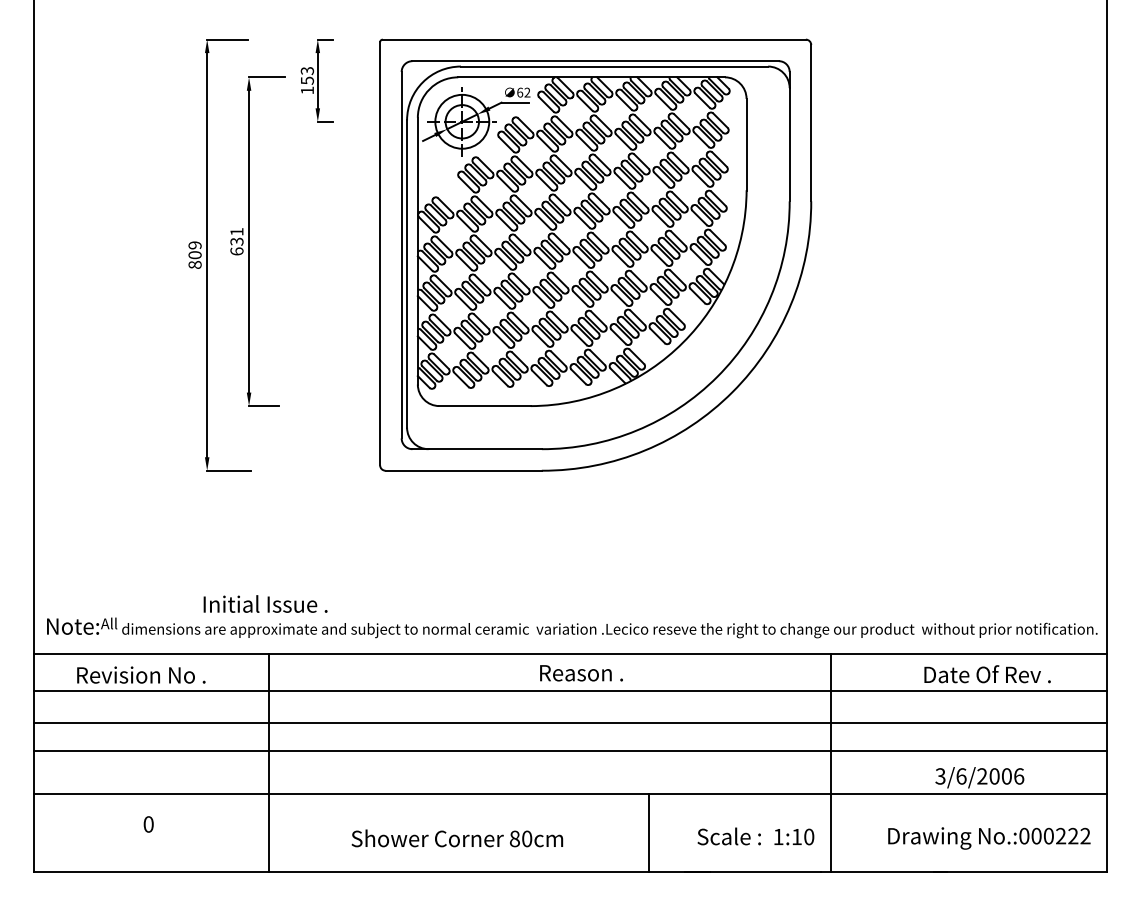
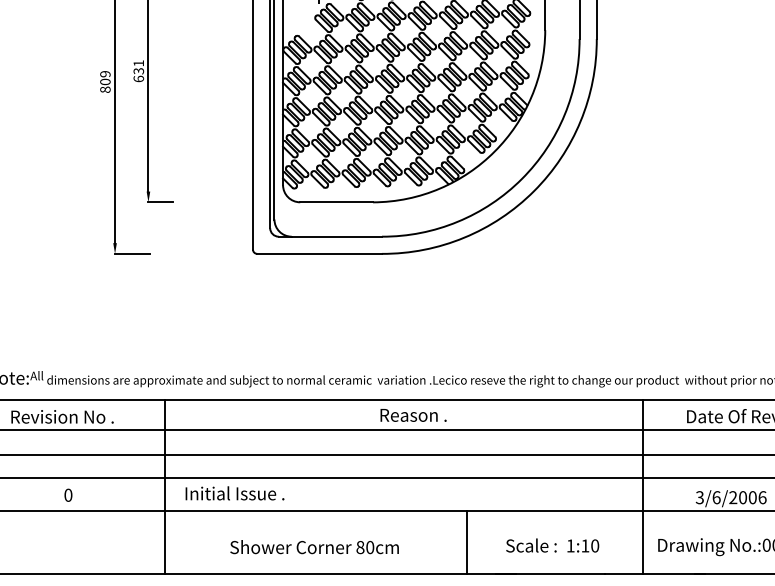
text: (265, 603) -> (234, 492), moved
line: (831, 762) -> (643, 486), moved
text: (148, 824) -> (68, 495), moved

